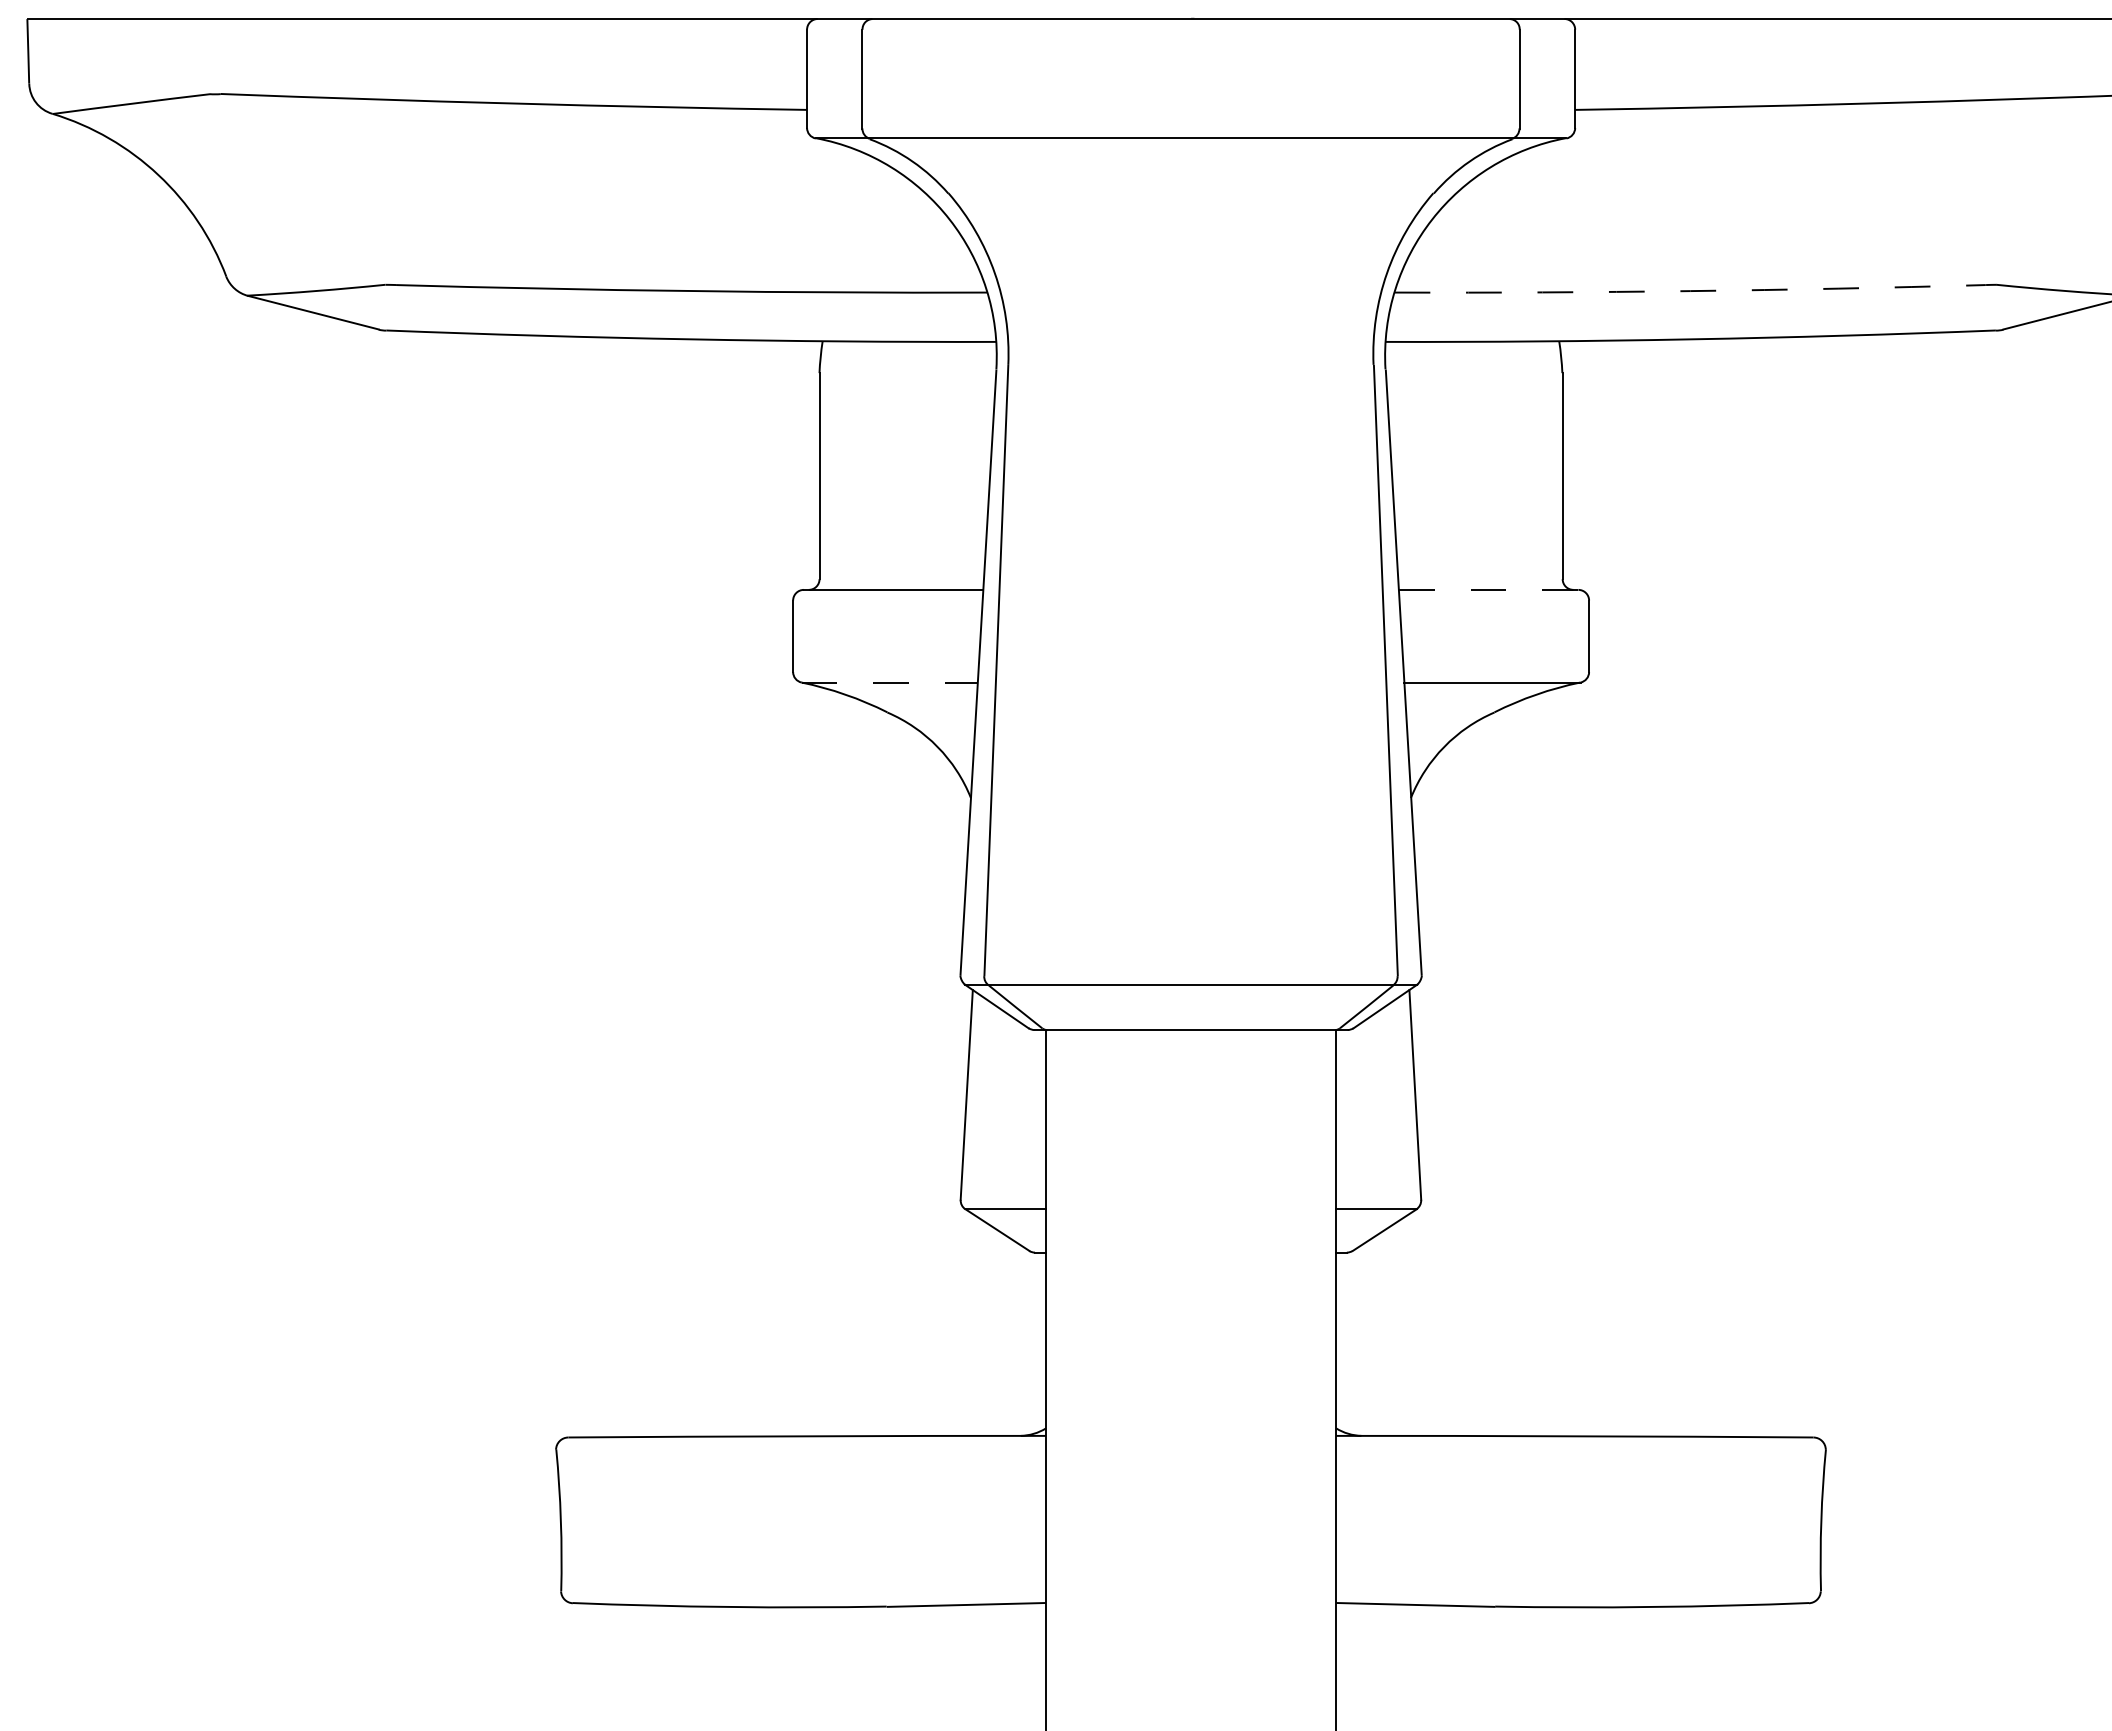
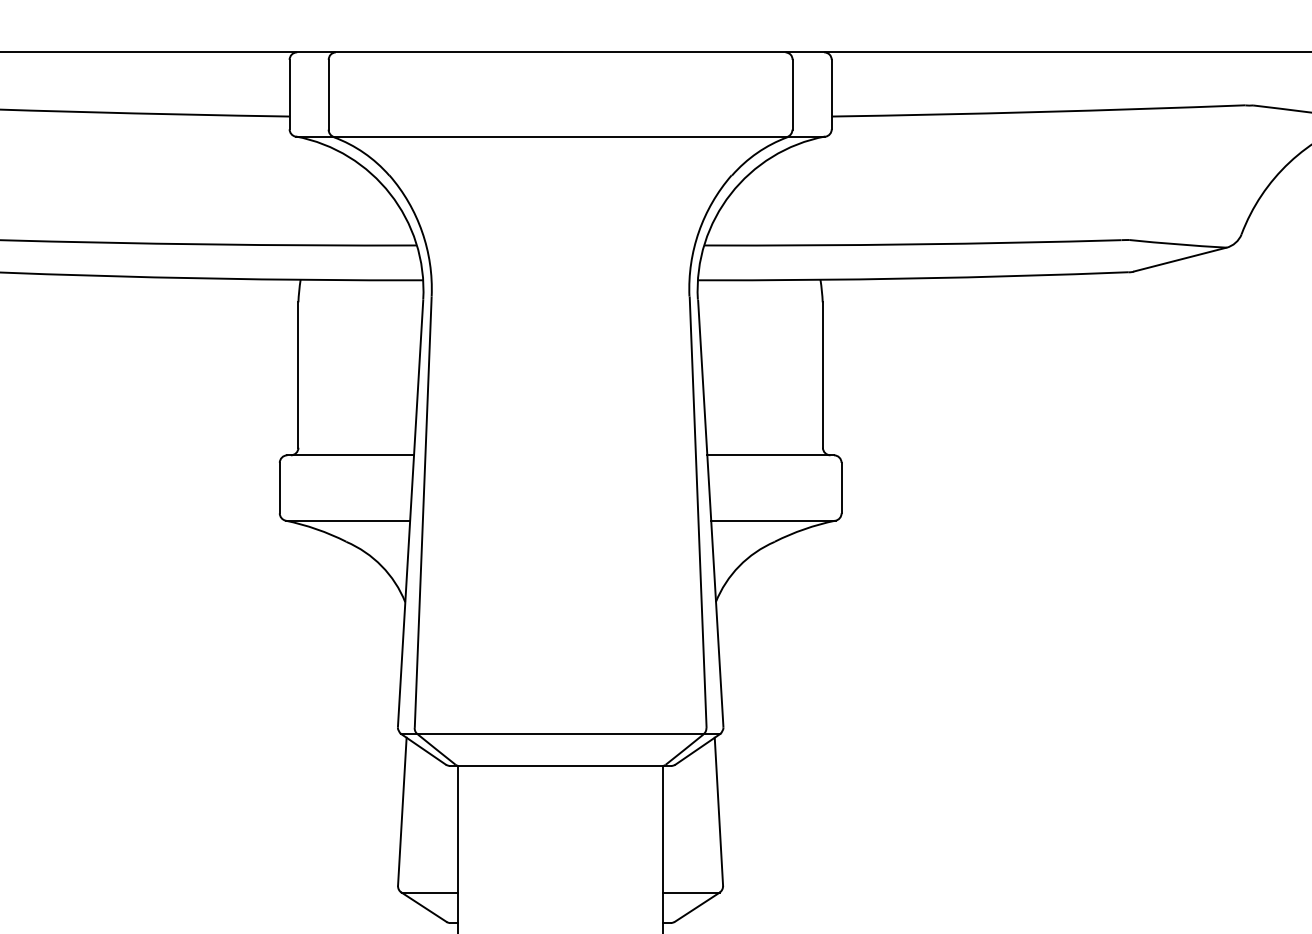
arc: (1690, 291) -> (913, 244), dashed -> solid
line: (1488, 589) -> (770, 455), dashed -> solid
line: (890, 682) -> (348, 520), dashed -> solid

